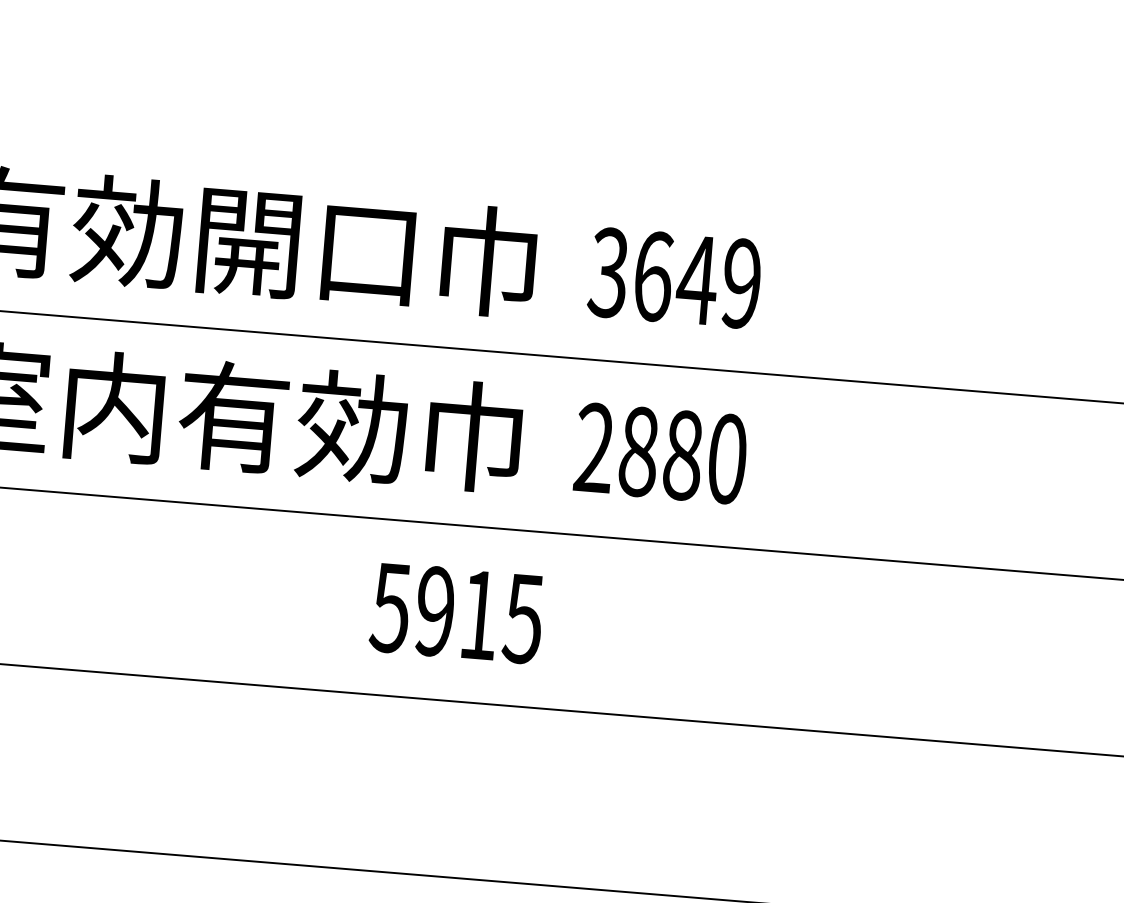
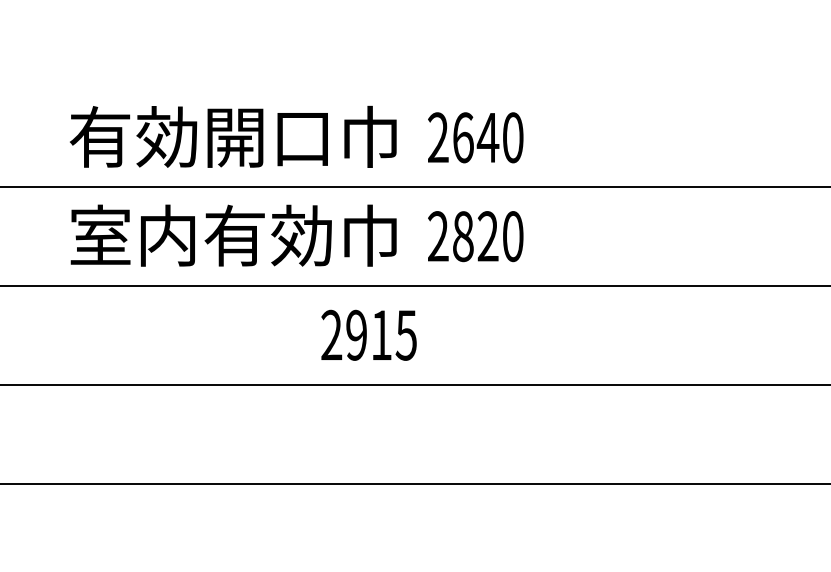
text: (675, 277) -> (475, 137), 3649 -> 2640
text: (681, 455) -> (487, 236), 2880 -> 2820
text: (390, 606) -> (331, 334), 5915 -> 2915

